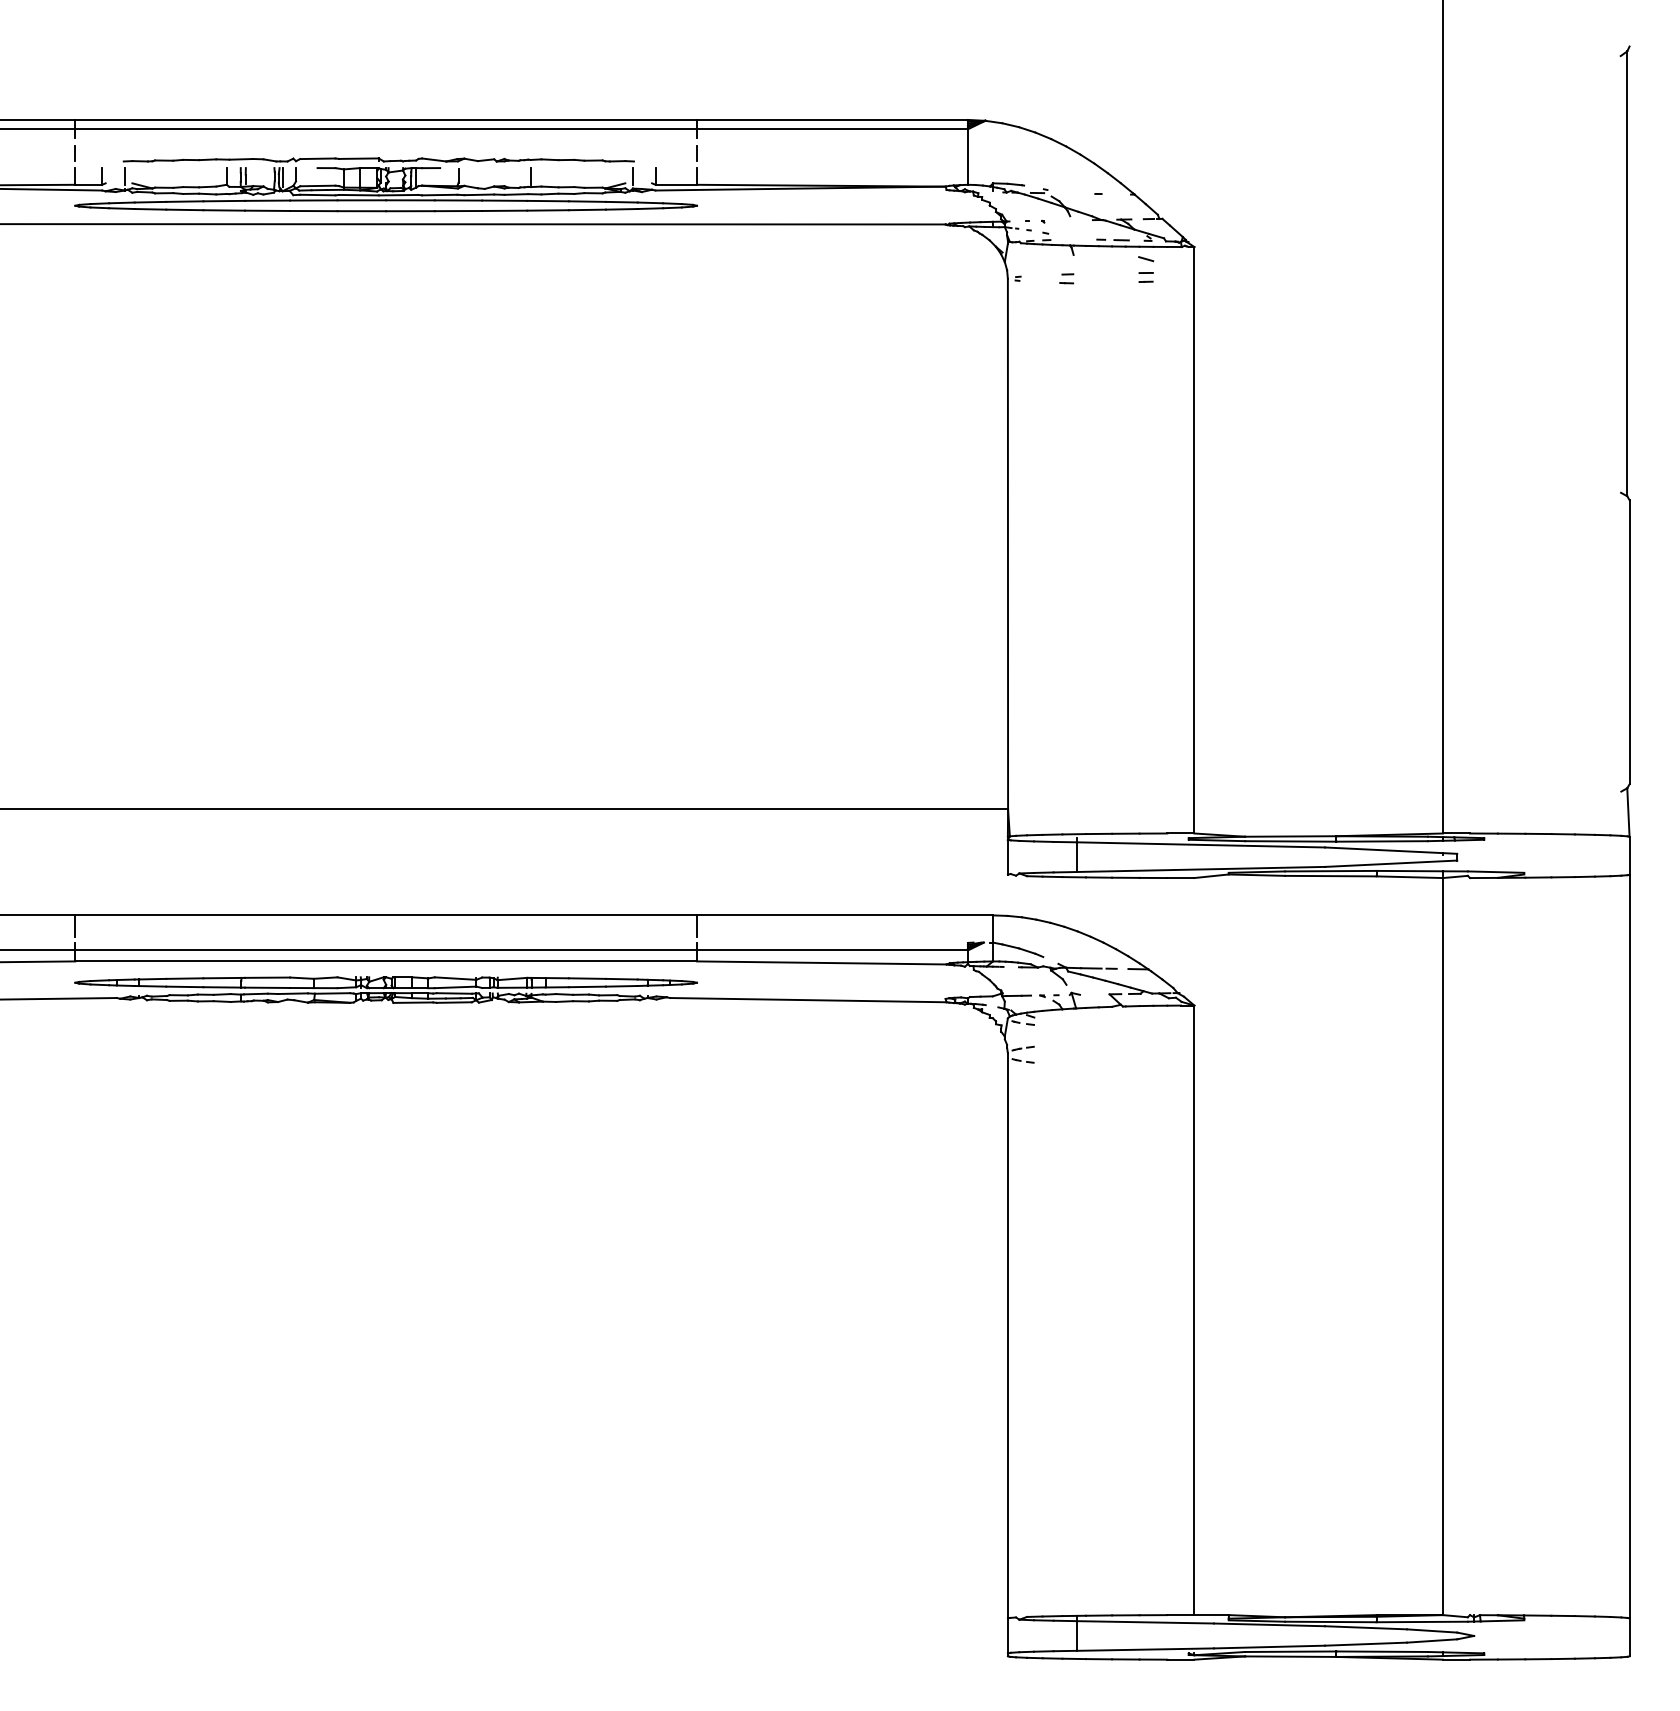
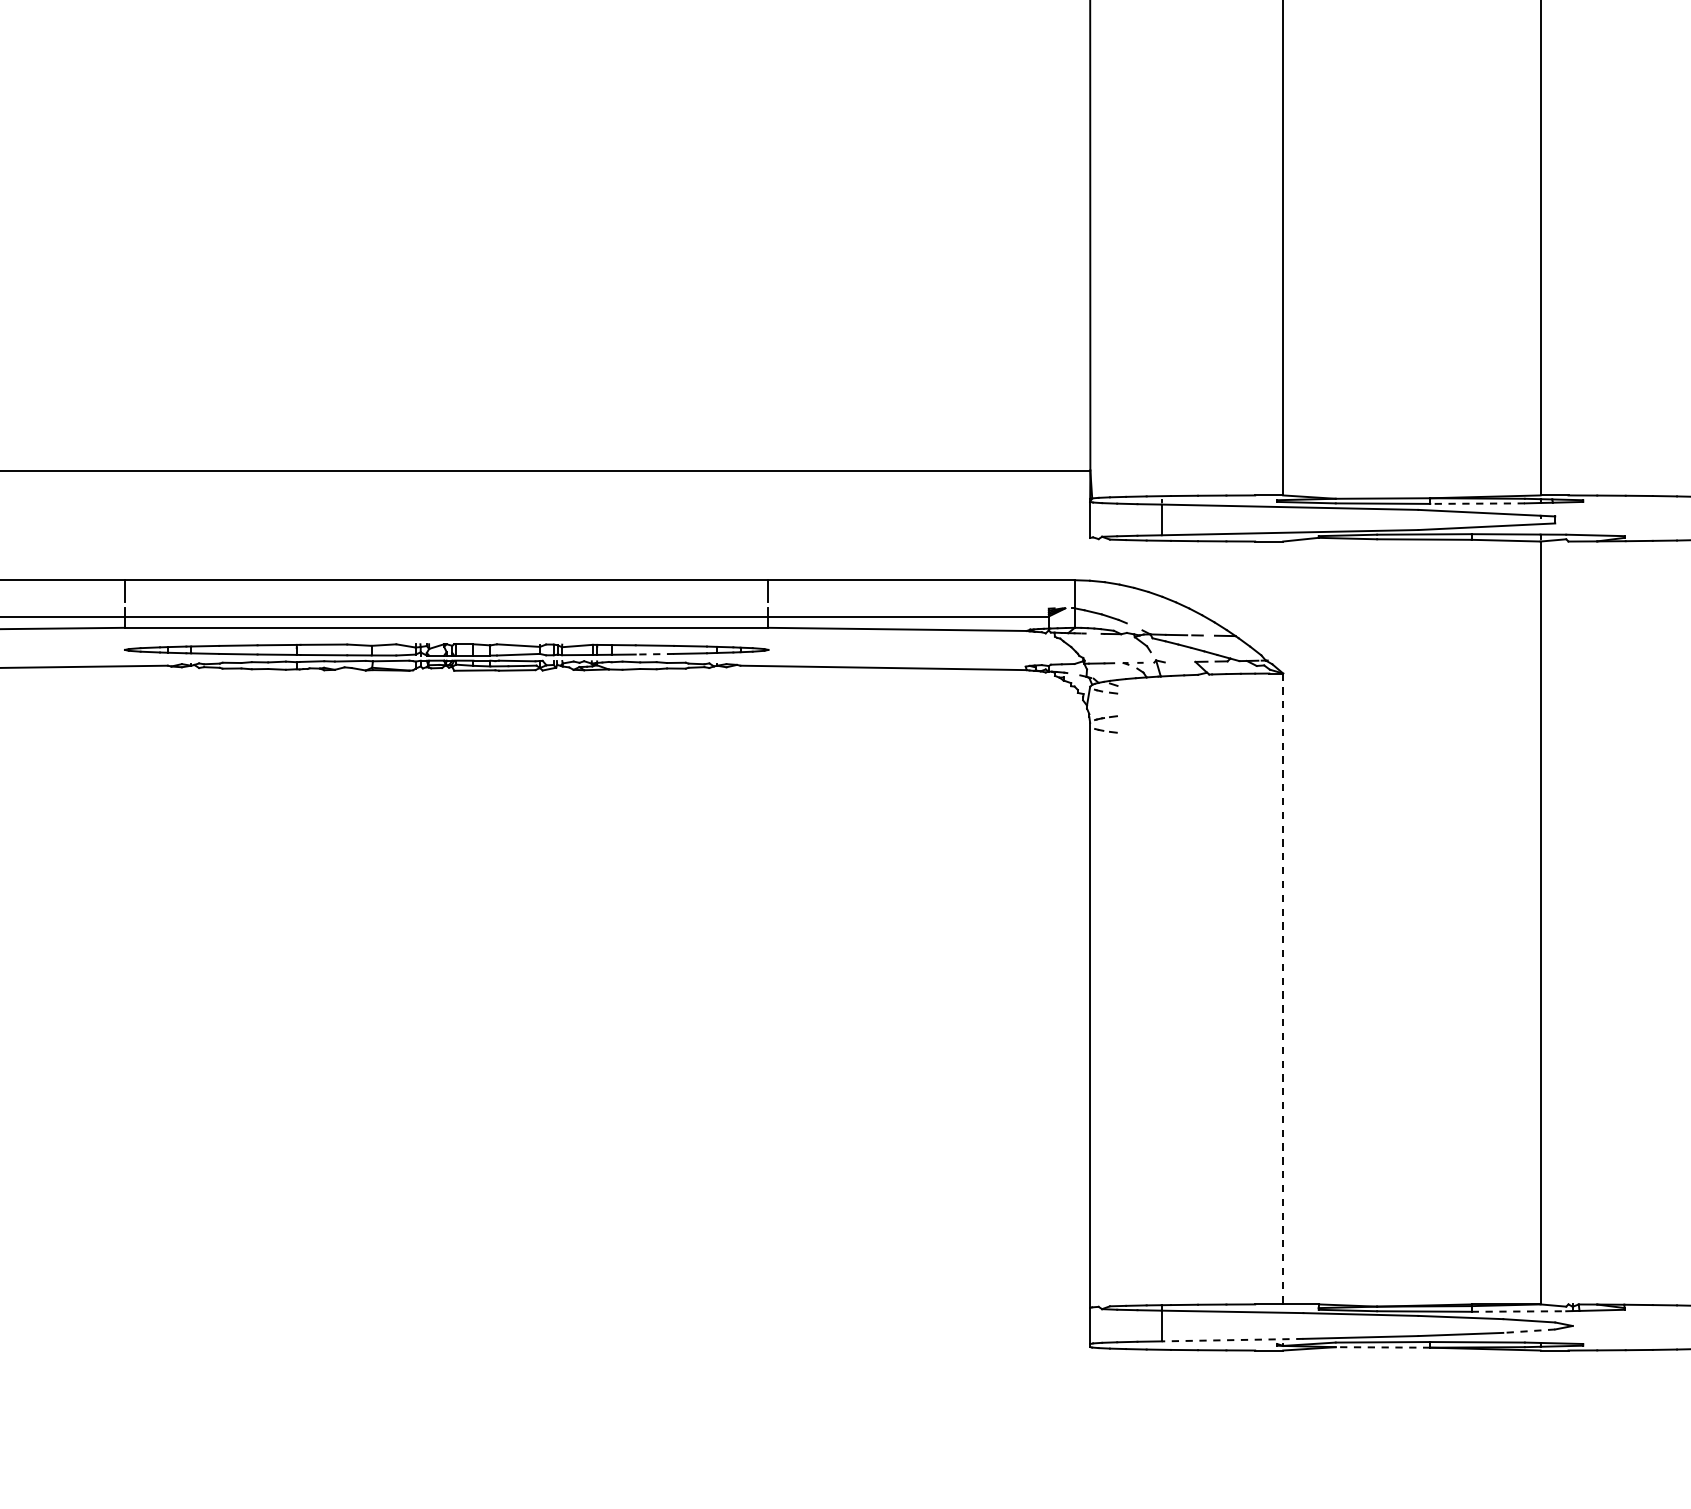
line: (1382, 841) -> (1477, 503), solid -> dashed
line: (587, 986) -> (655, 653), solid -> dashed
line: (1194, 1310) -> (1283, 989), solid -> dashed
line: (1422, 1621) -> (1519, 1311), solid -> dashed
line: (1431, 1641) -> (1528, 1331), solid -> dashed
line: (1144, 1649) -> (1231, 1339), solid -> dashed
line: (1290, 1656) -> (1382, 1347), solid -> dashed

